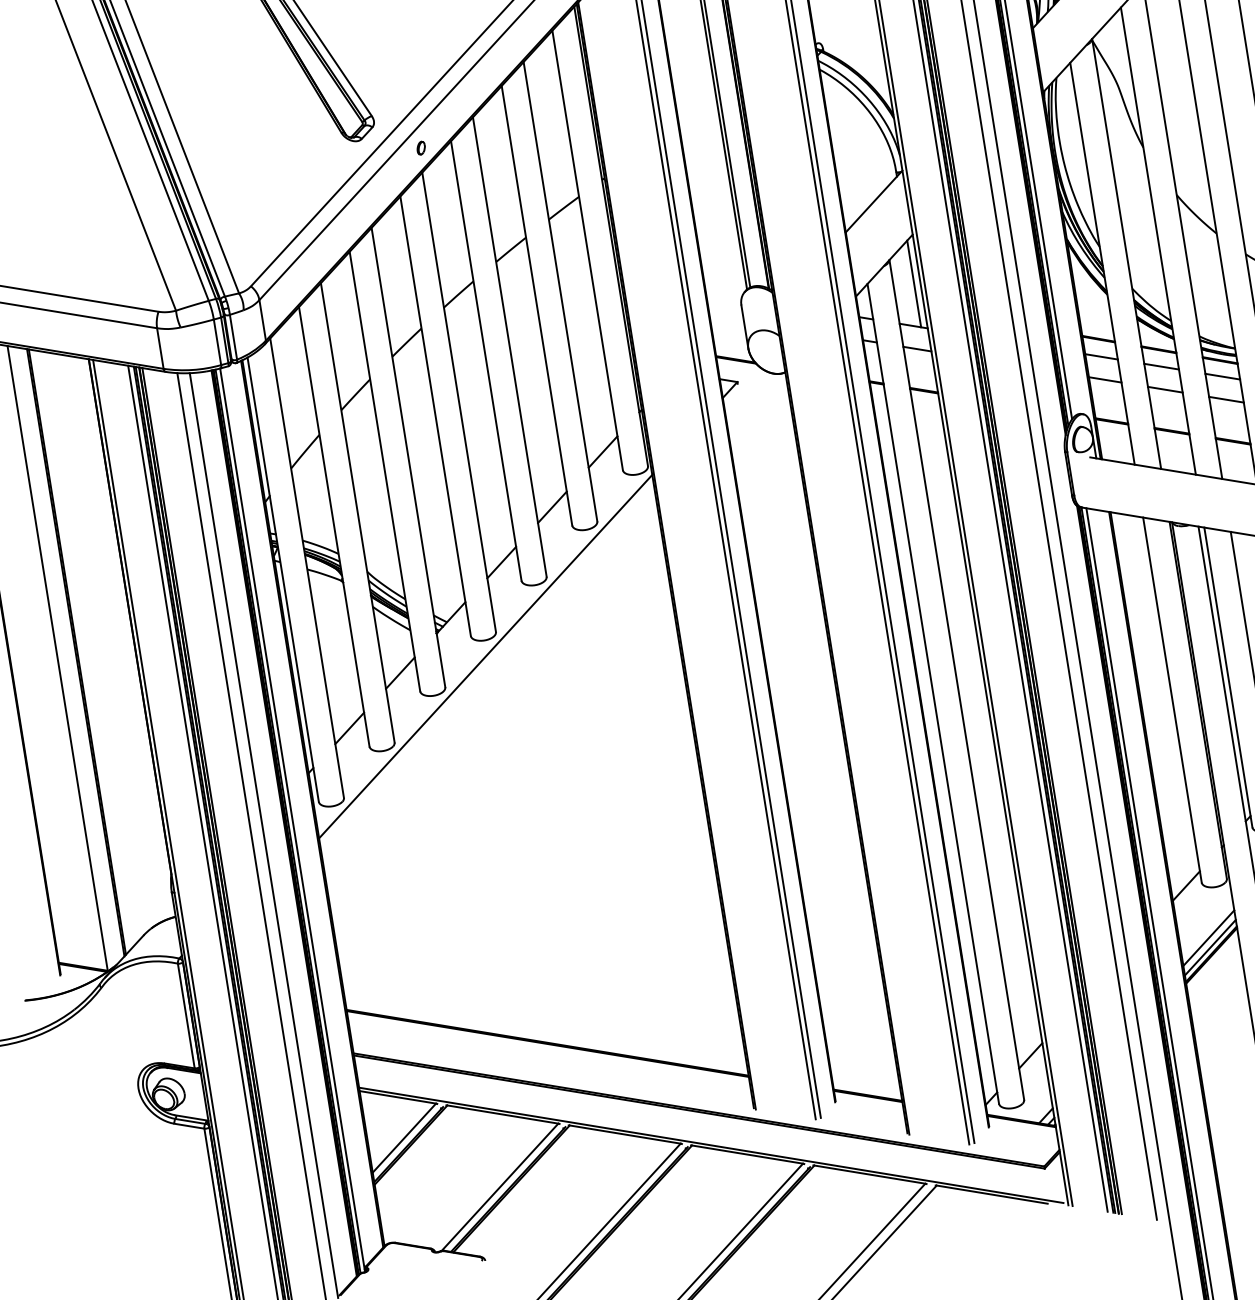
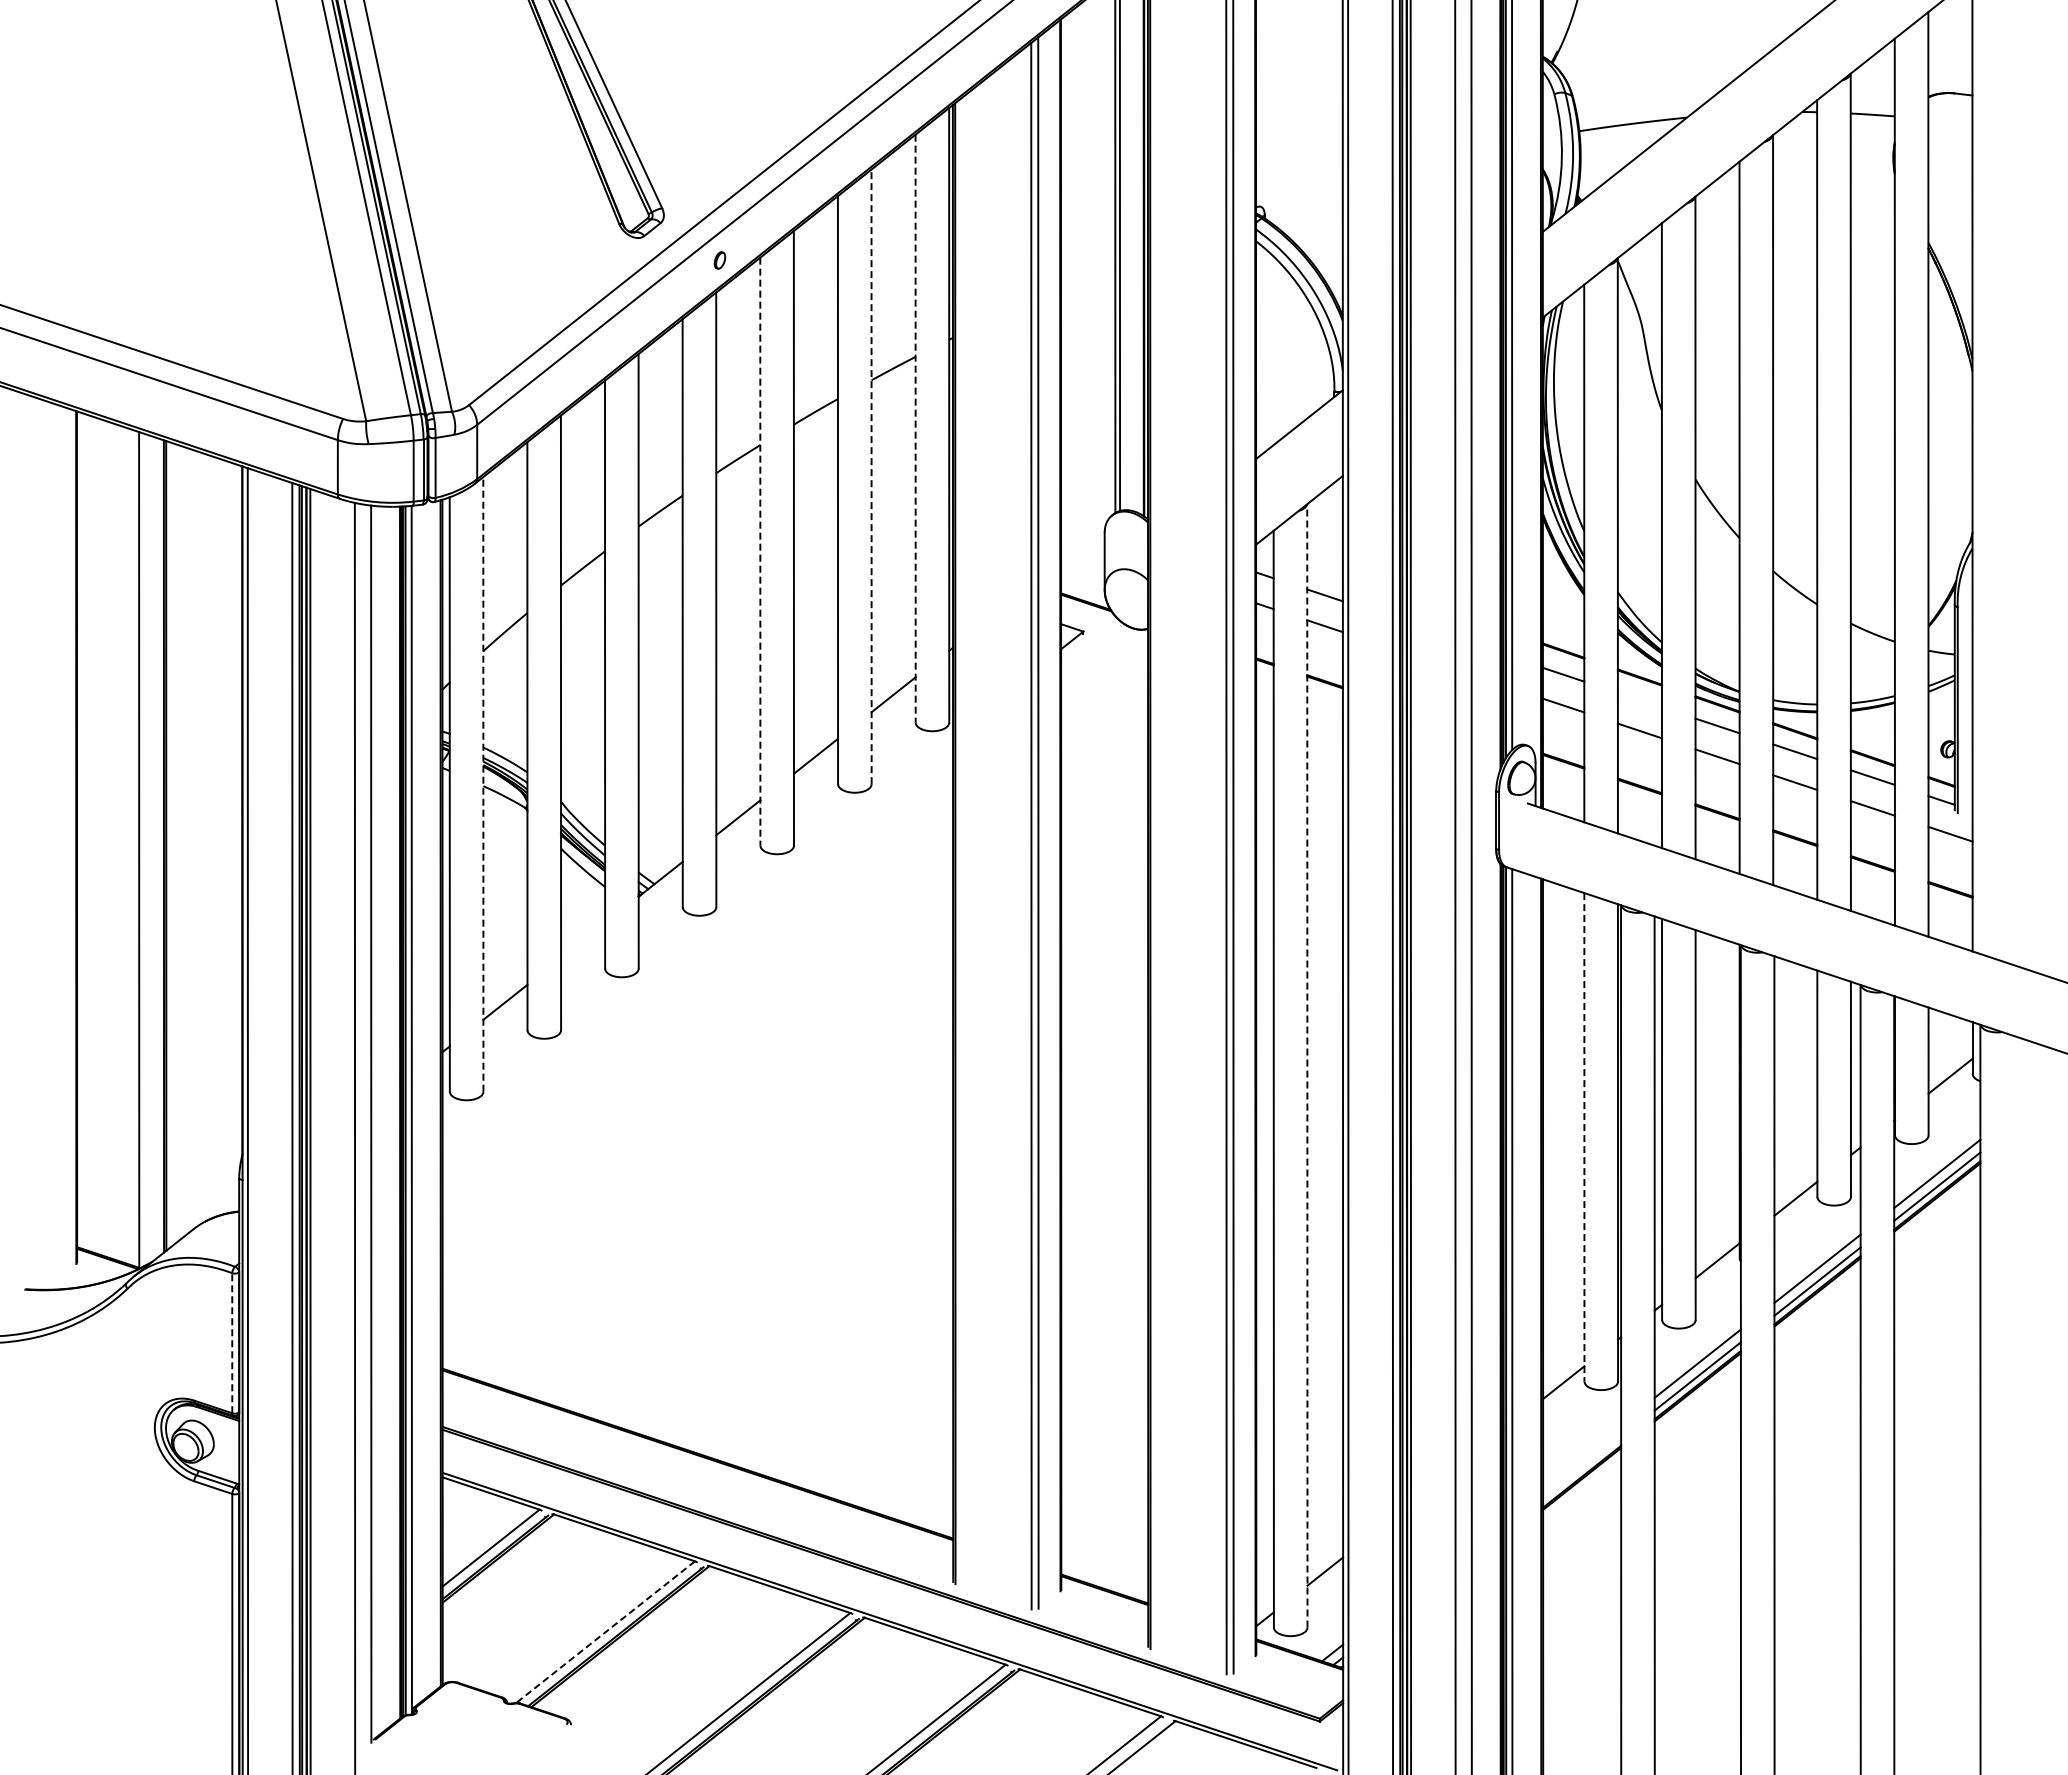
line: (587, 250) -> (915, 428), solid -> dashed
line: (914, 283) -> (1334, 540), removed
line: (560, 291) -> (871, 476), solid -> dashed
line: (486, 360) -> (760, 551), solid -> dashed
line: (1161, 366) -> (1639, 699), removed
line: (307, 567) -> (483, 783), solid -> dashed
line: (485, 656) -> (697, 936), removed
line: (400, 672) -> (583, 940), removed
line: (956, 679) -> (1307, 1065), solid -> dashed
line: (1172, 700) -> (1584, 1137), solid -> dashed
line: (1209, 938) -> (1582, 1455), removed
line: (1210, 947) -> (1582, 1467), removed
line: (186, 1015) -> (232, 1342), solid -> dashed
line: (499, 1187) -> (605, 1632), solid -> dashed

